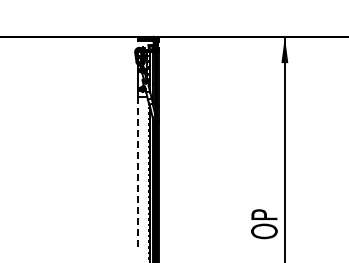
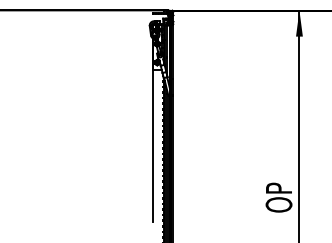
line: (138, 162) -> (153, 135), dashed -> solid

